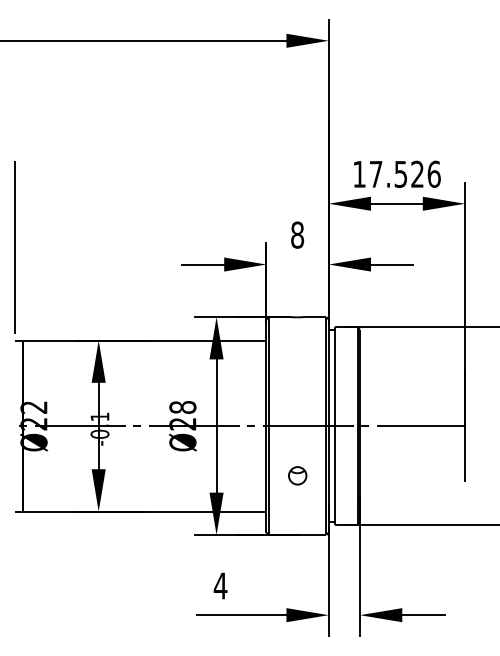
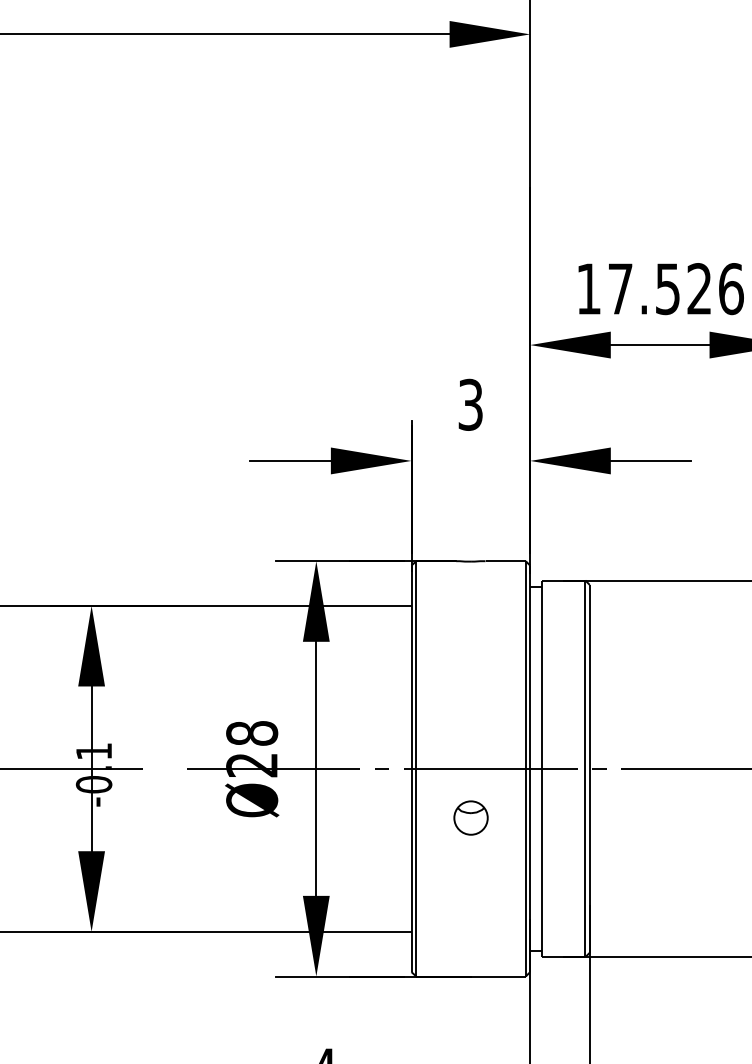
text: (297, 234) -> (470, 403), 8 -> 3
line: (136, 425) -> (163, 767), removed
part: (297, 475) -> (470, 817), moved

